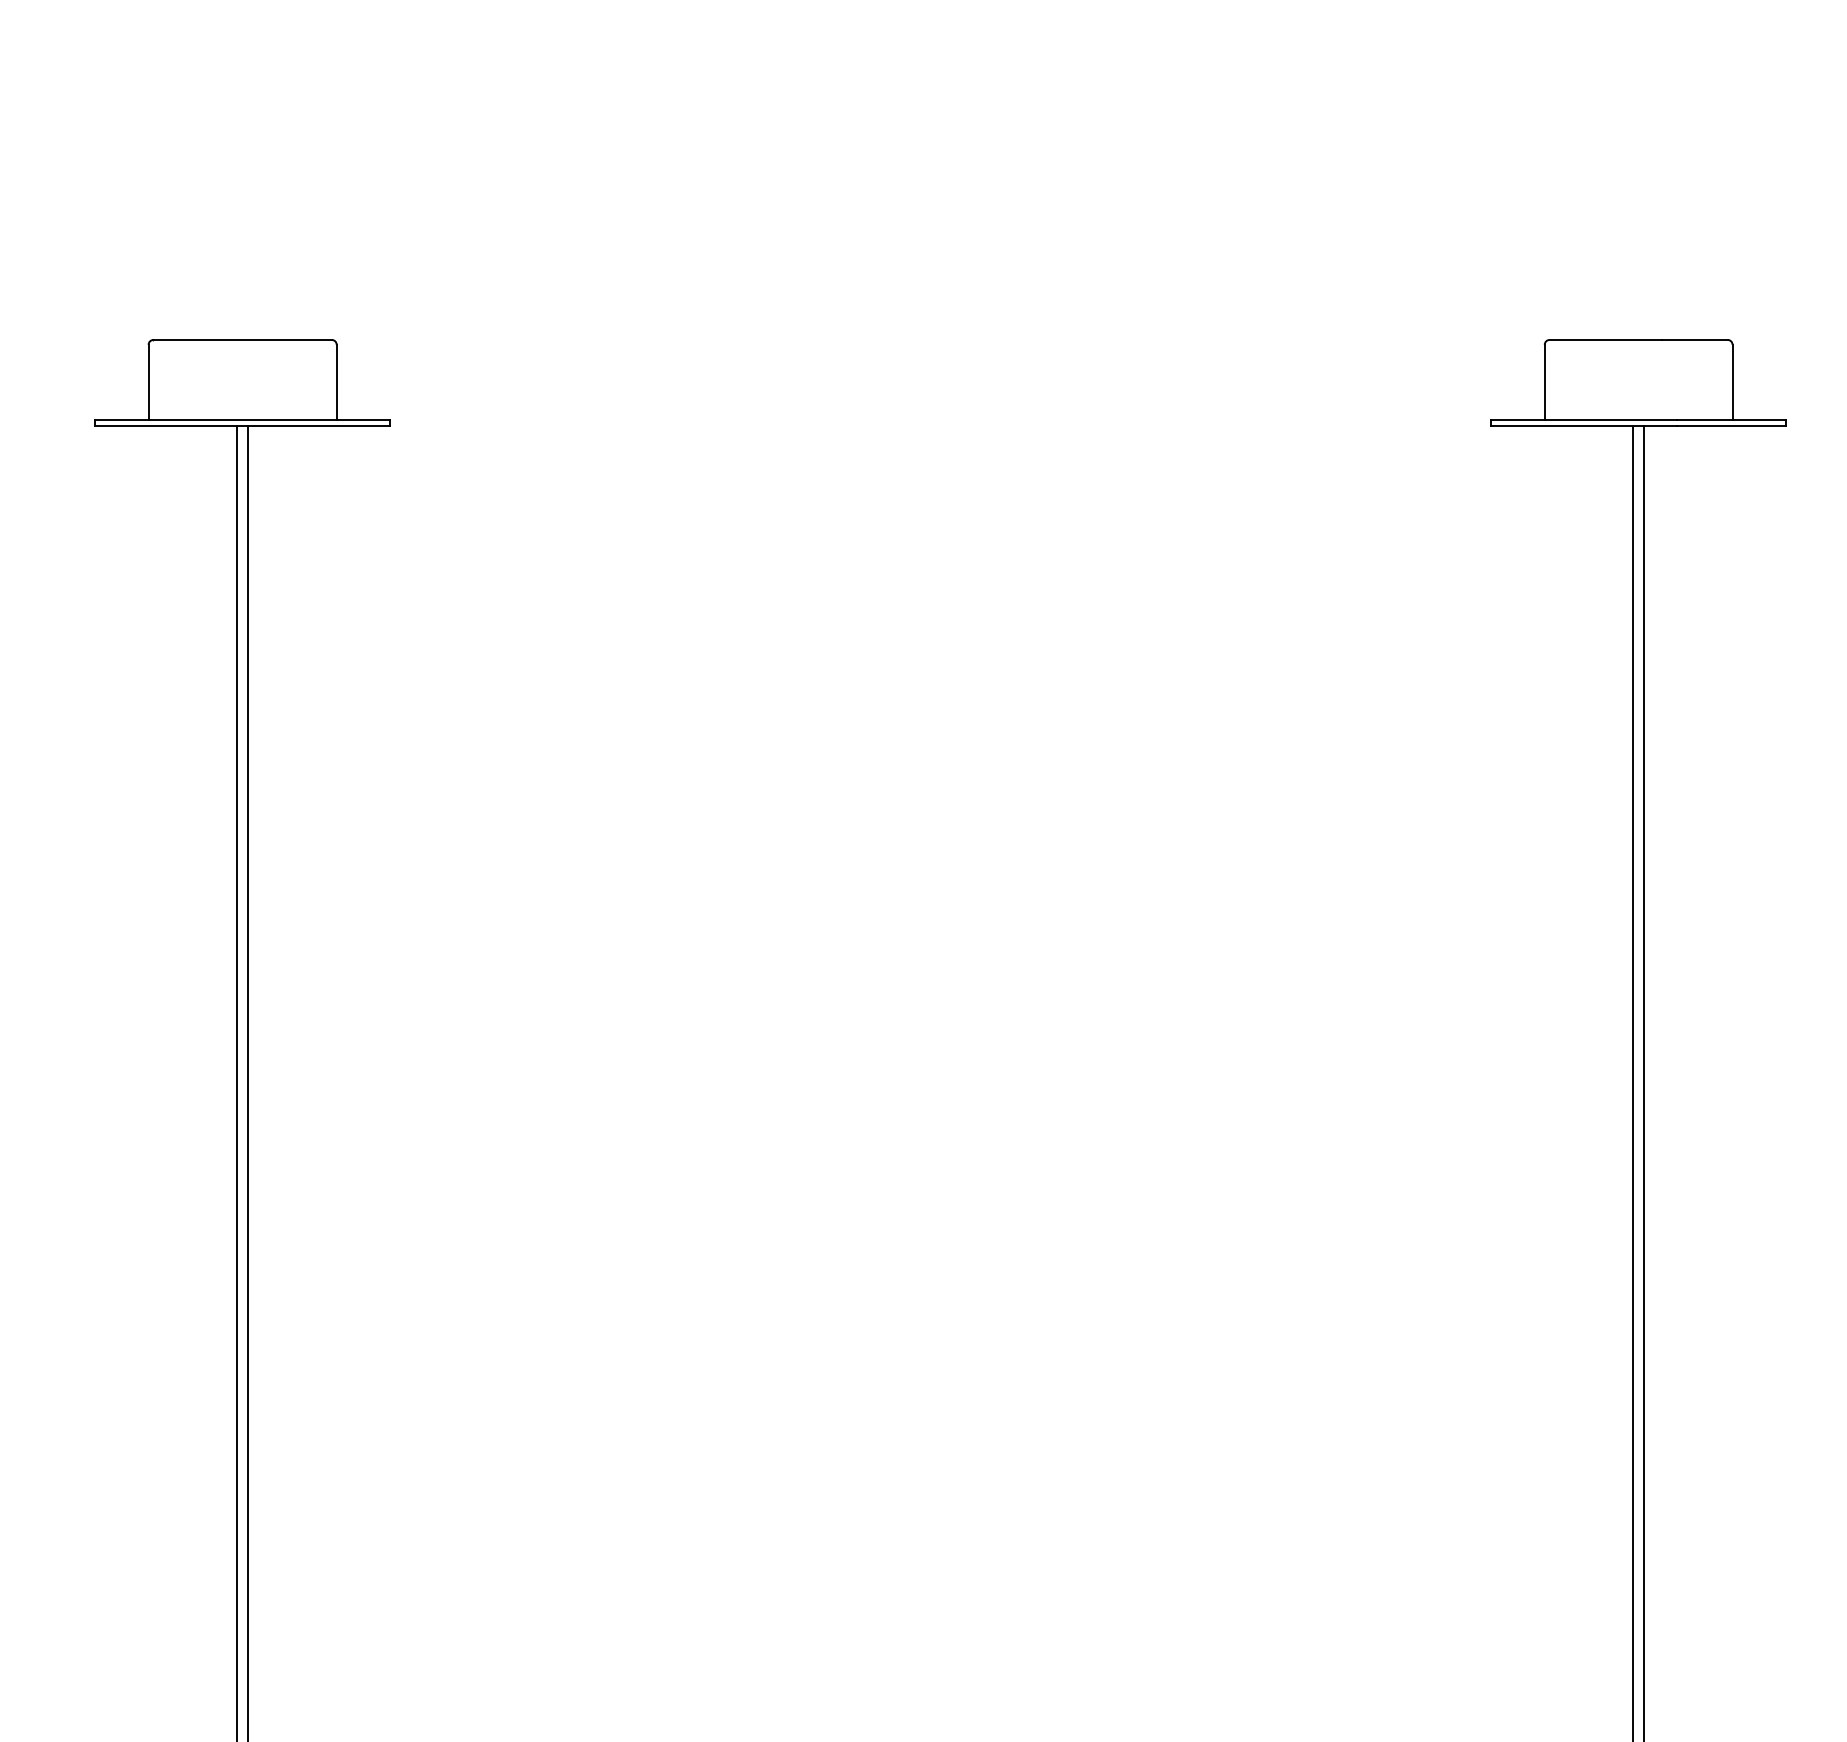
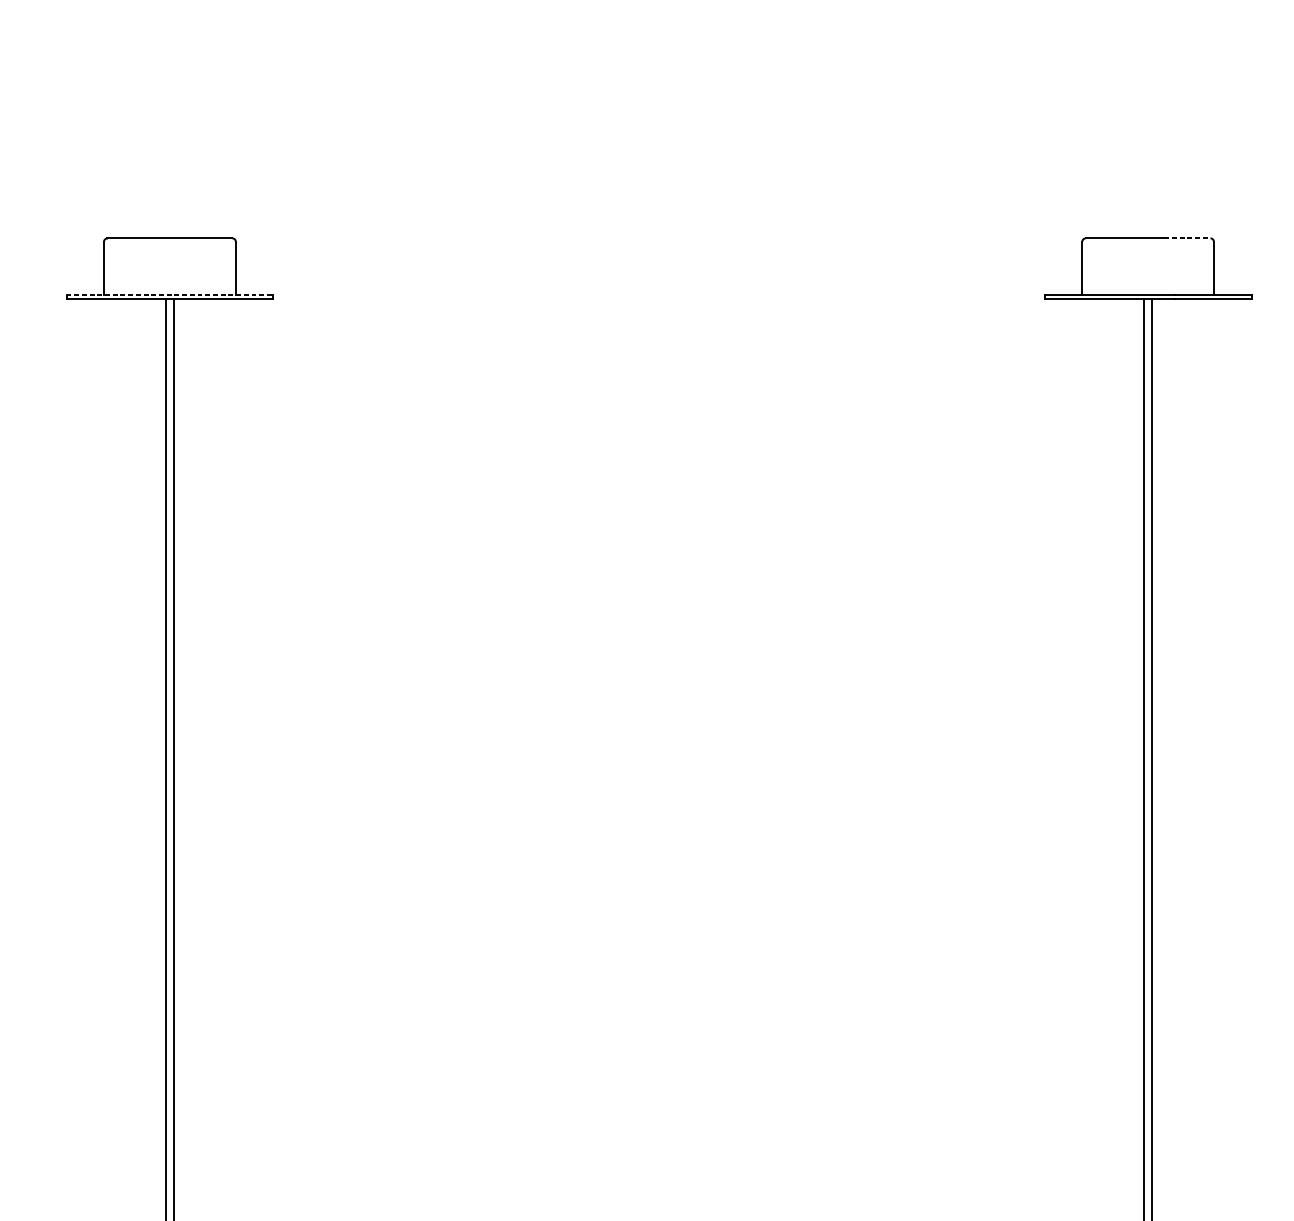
line: (1694, 339) -> (1187, 238), solid -> dashed
line: (242, 420) -> (169, 294), solid -> dashed

